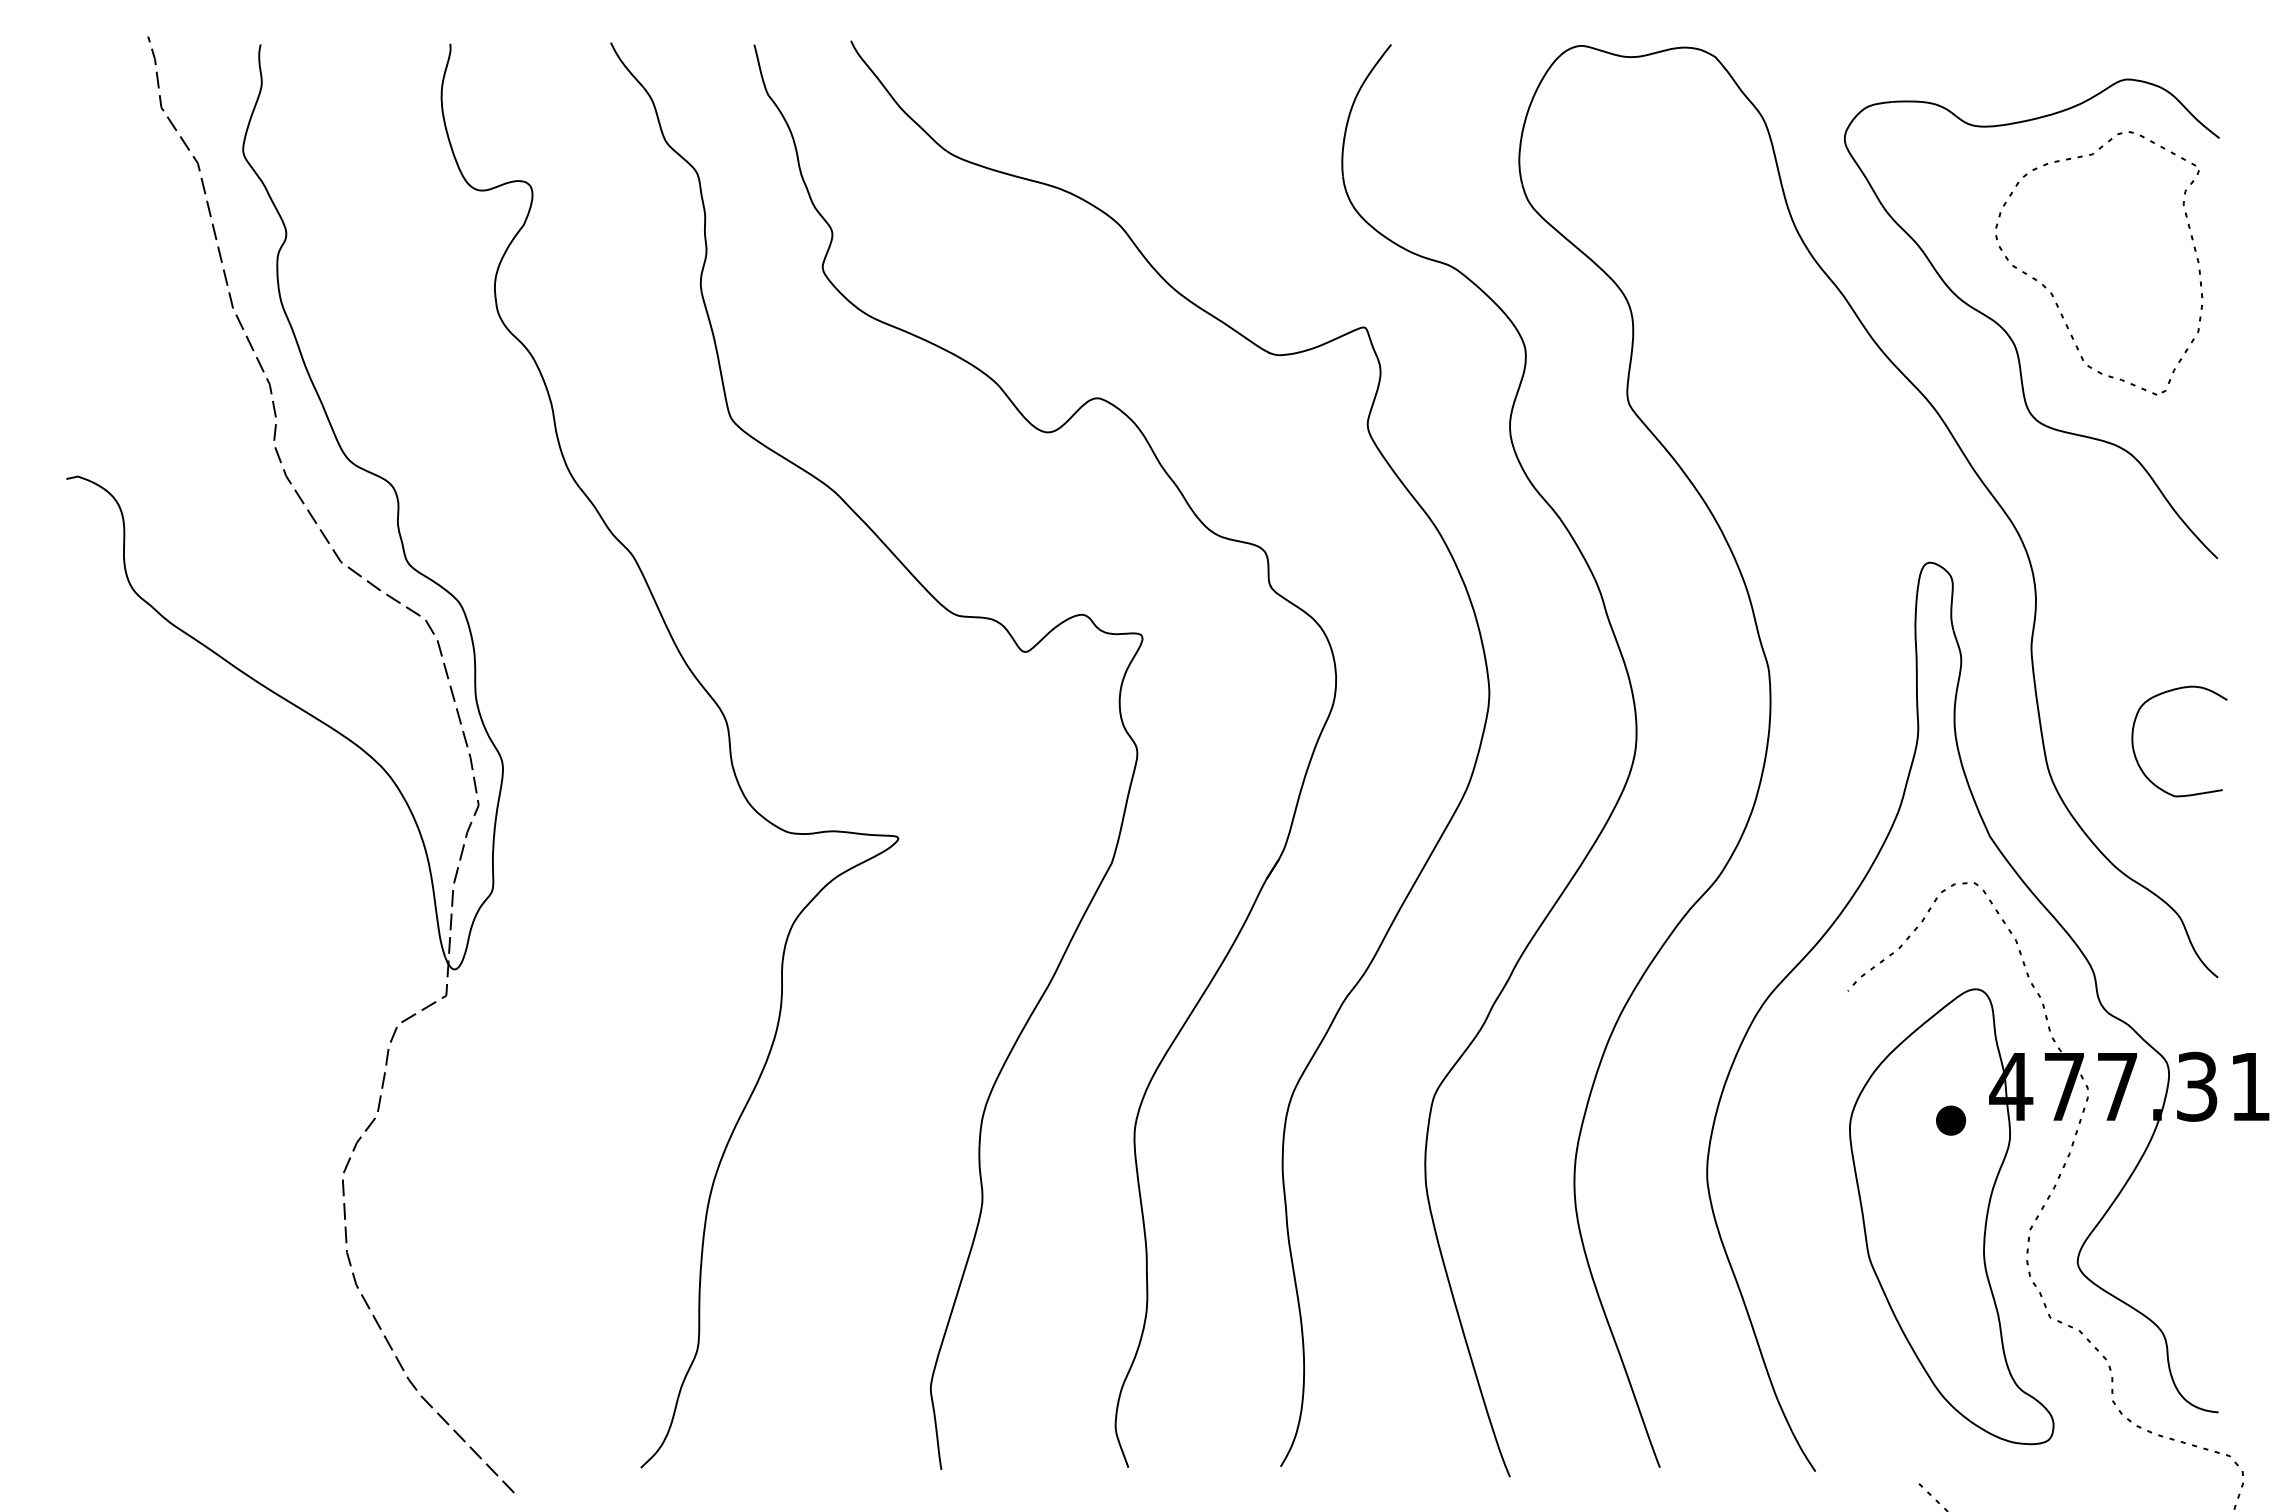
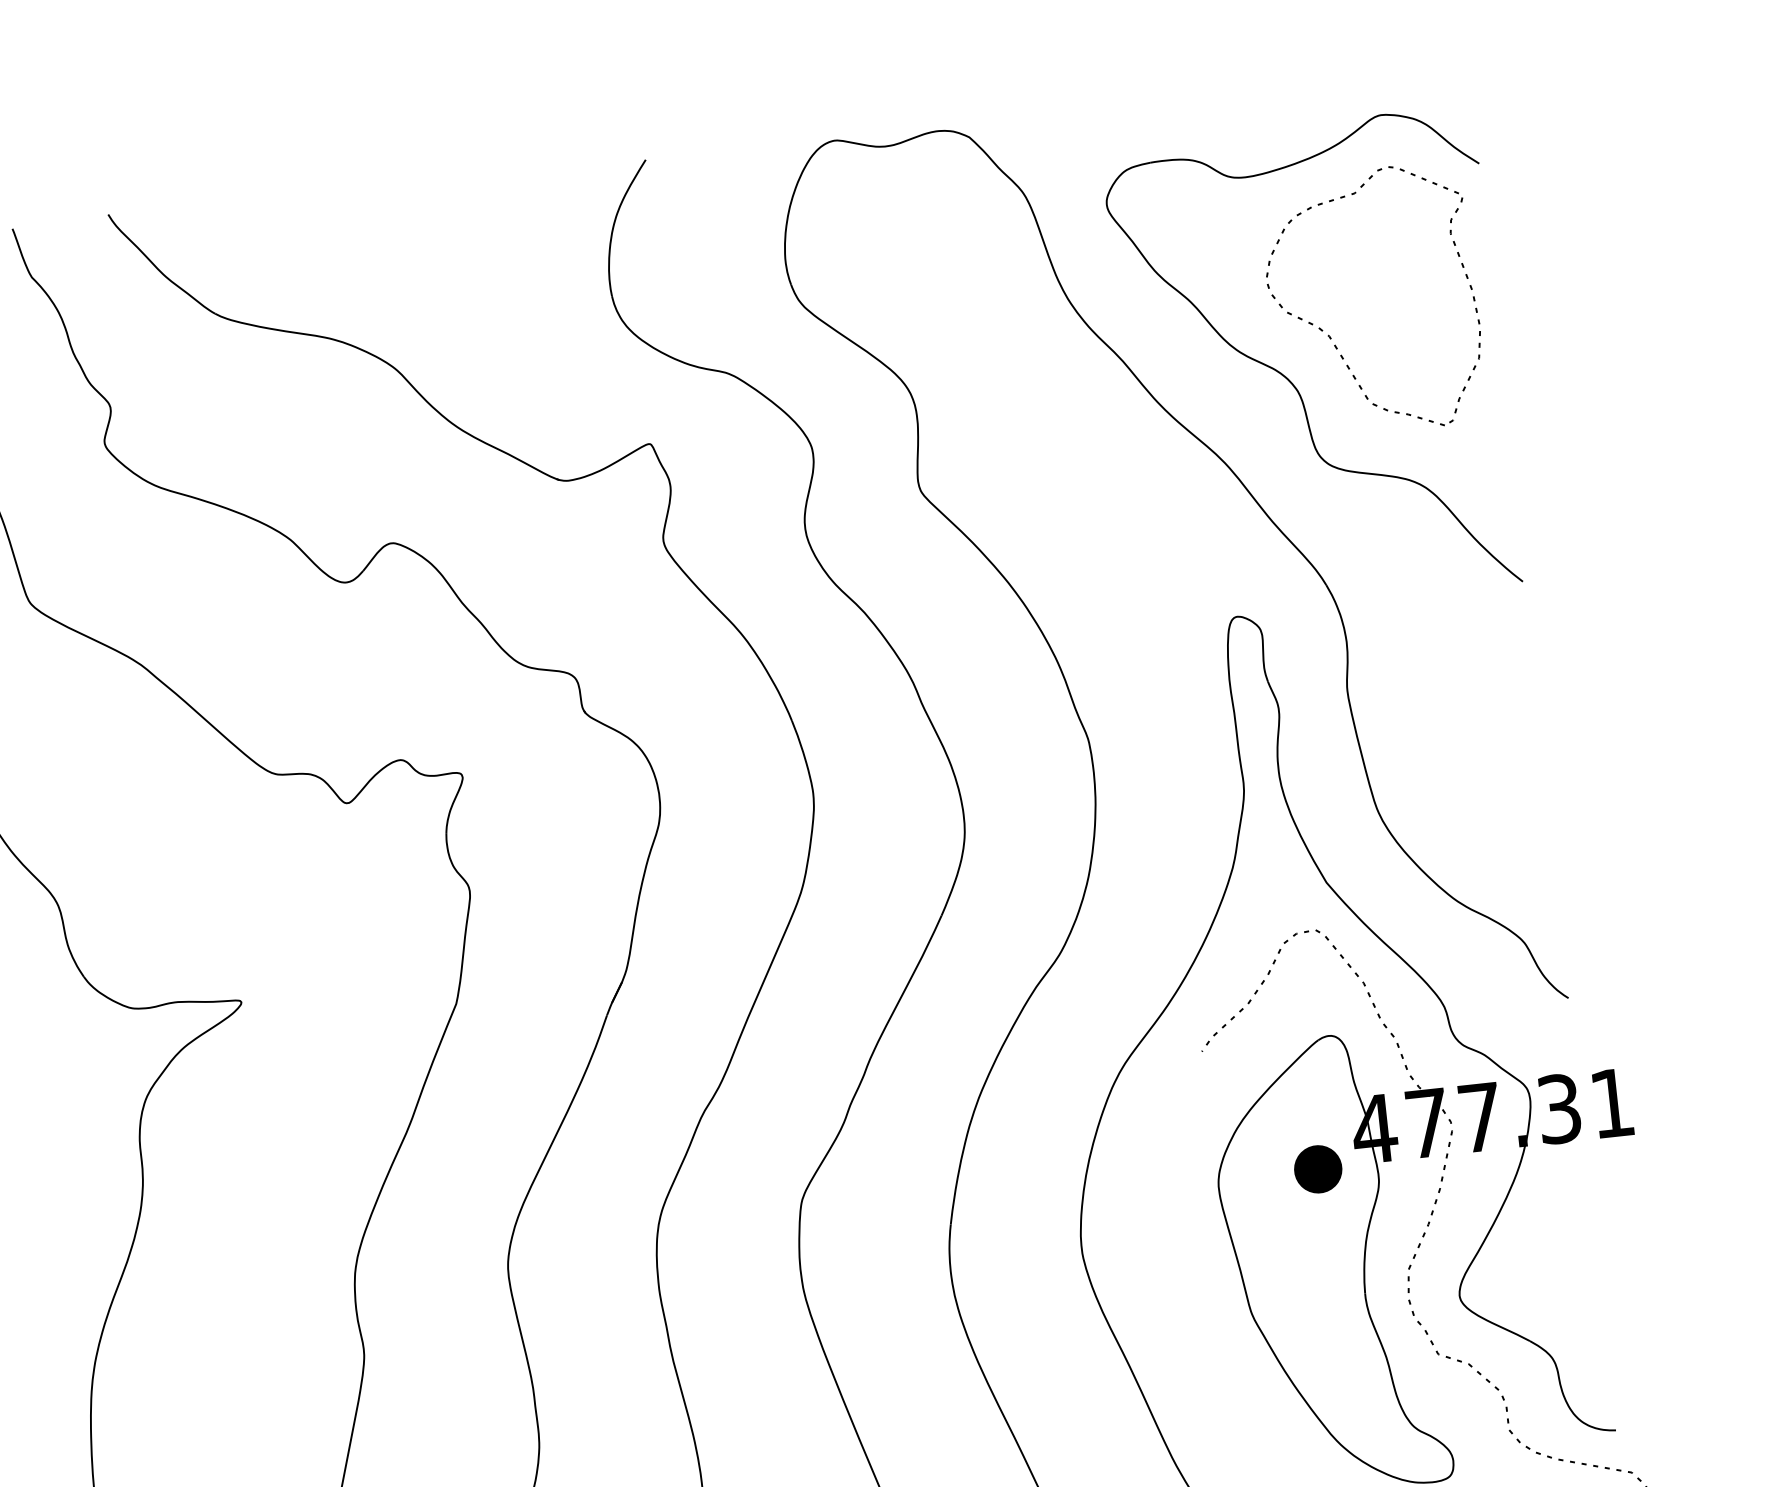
curve: (2135, 752) -> (1462, 783), removed
part: (1951, 1120) -> (1318, 1168), size x1.6

